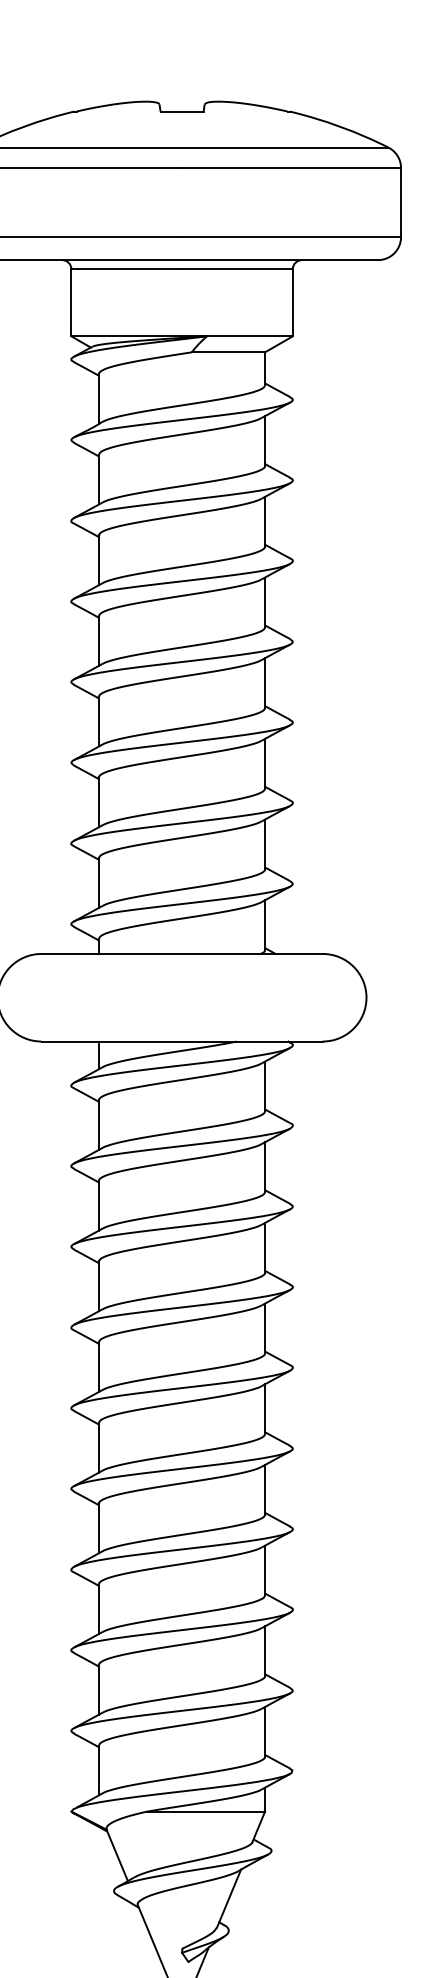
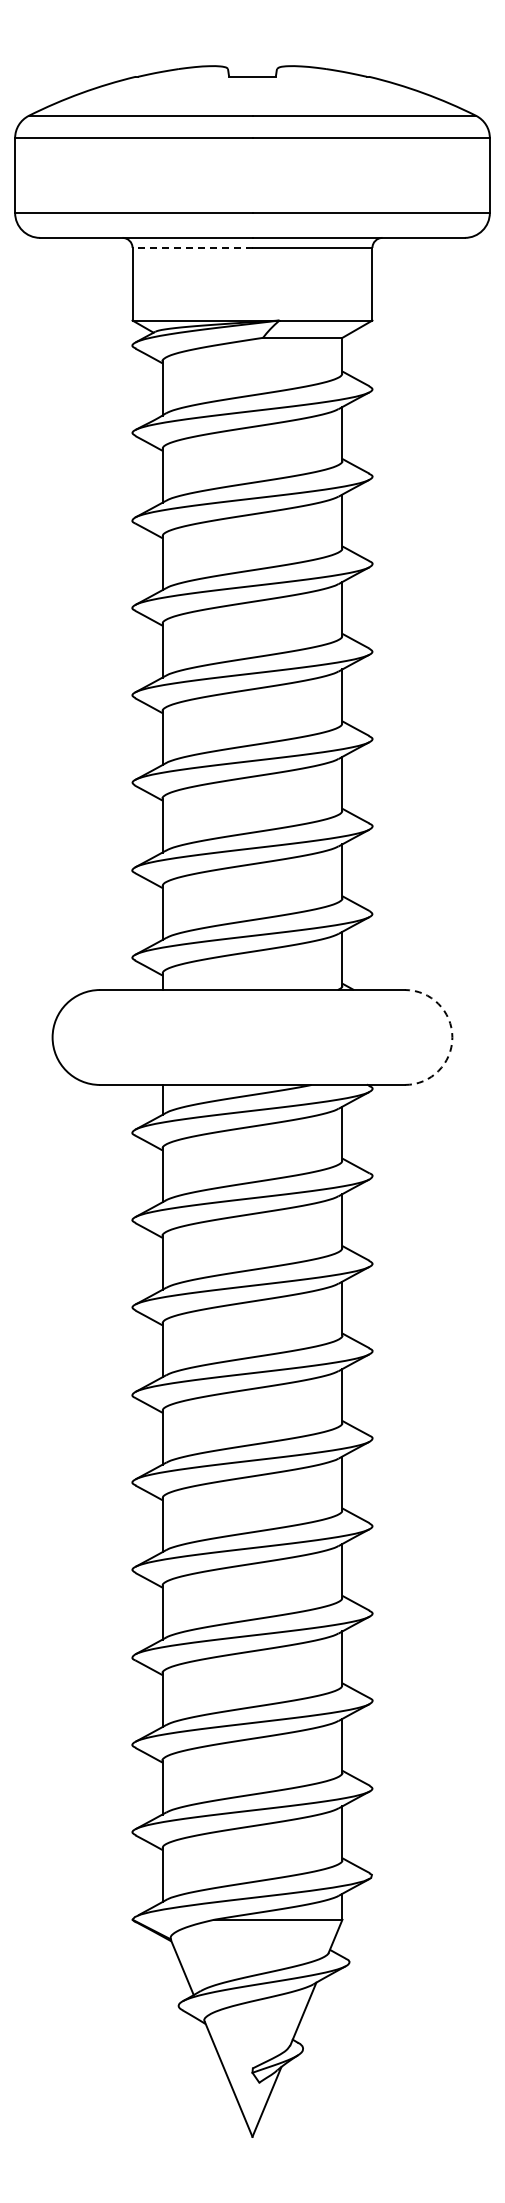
line: (126, 268) -> (192, 247), solid -> dashed
arc: (366, 997) -> (452, 1037), solid -> dashed

